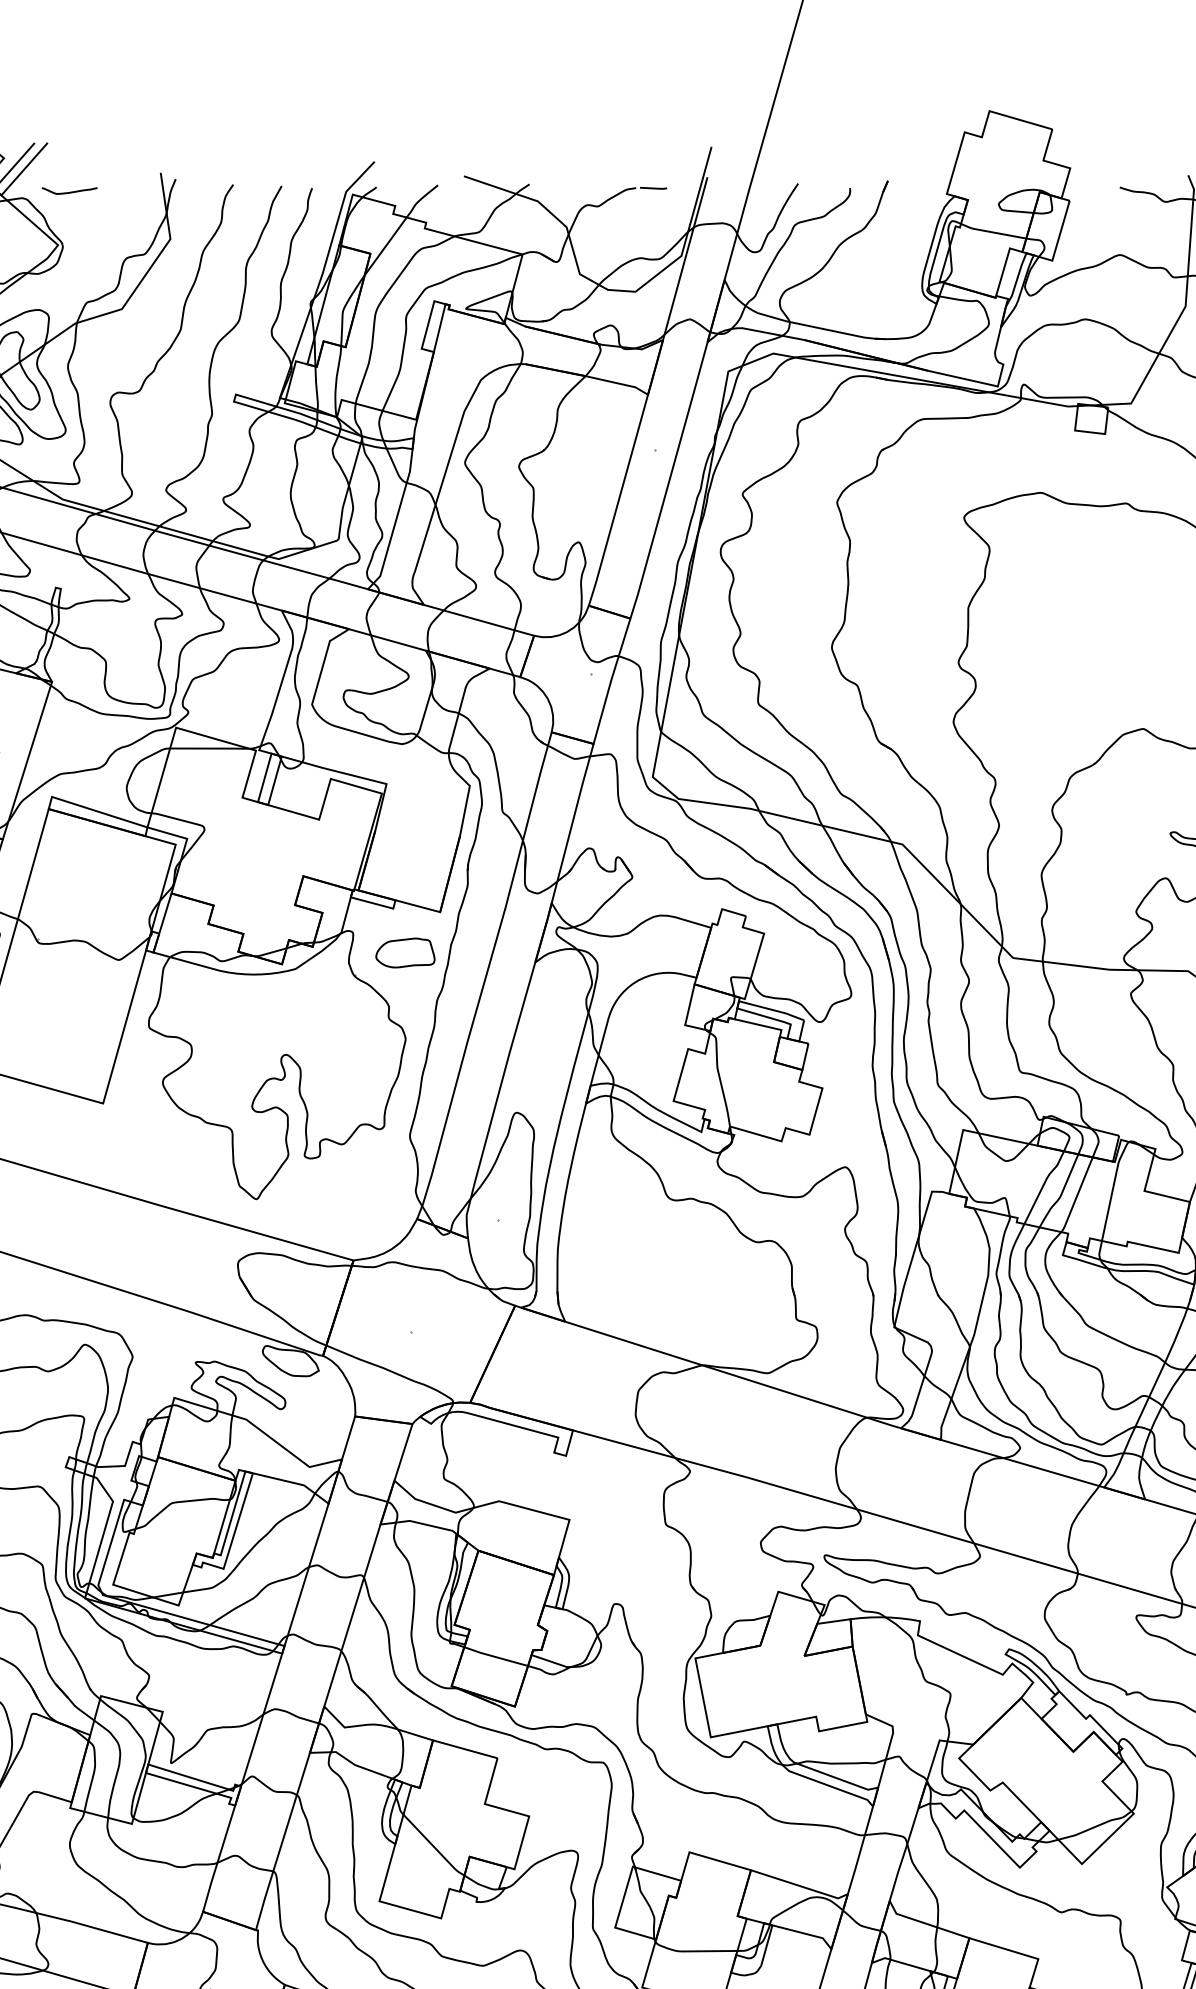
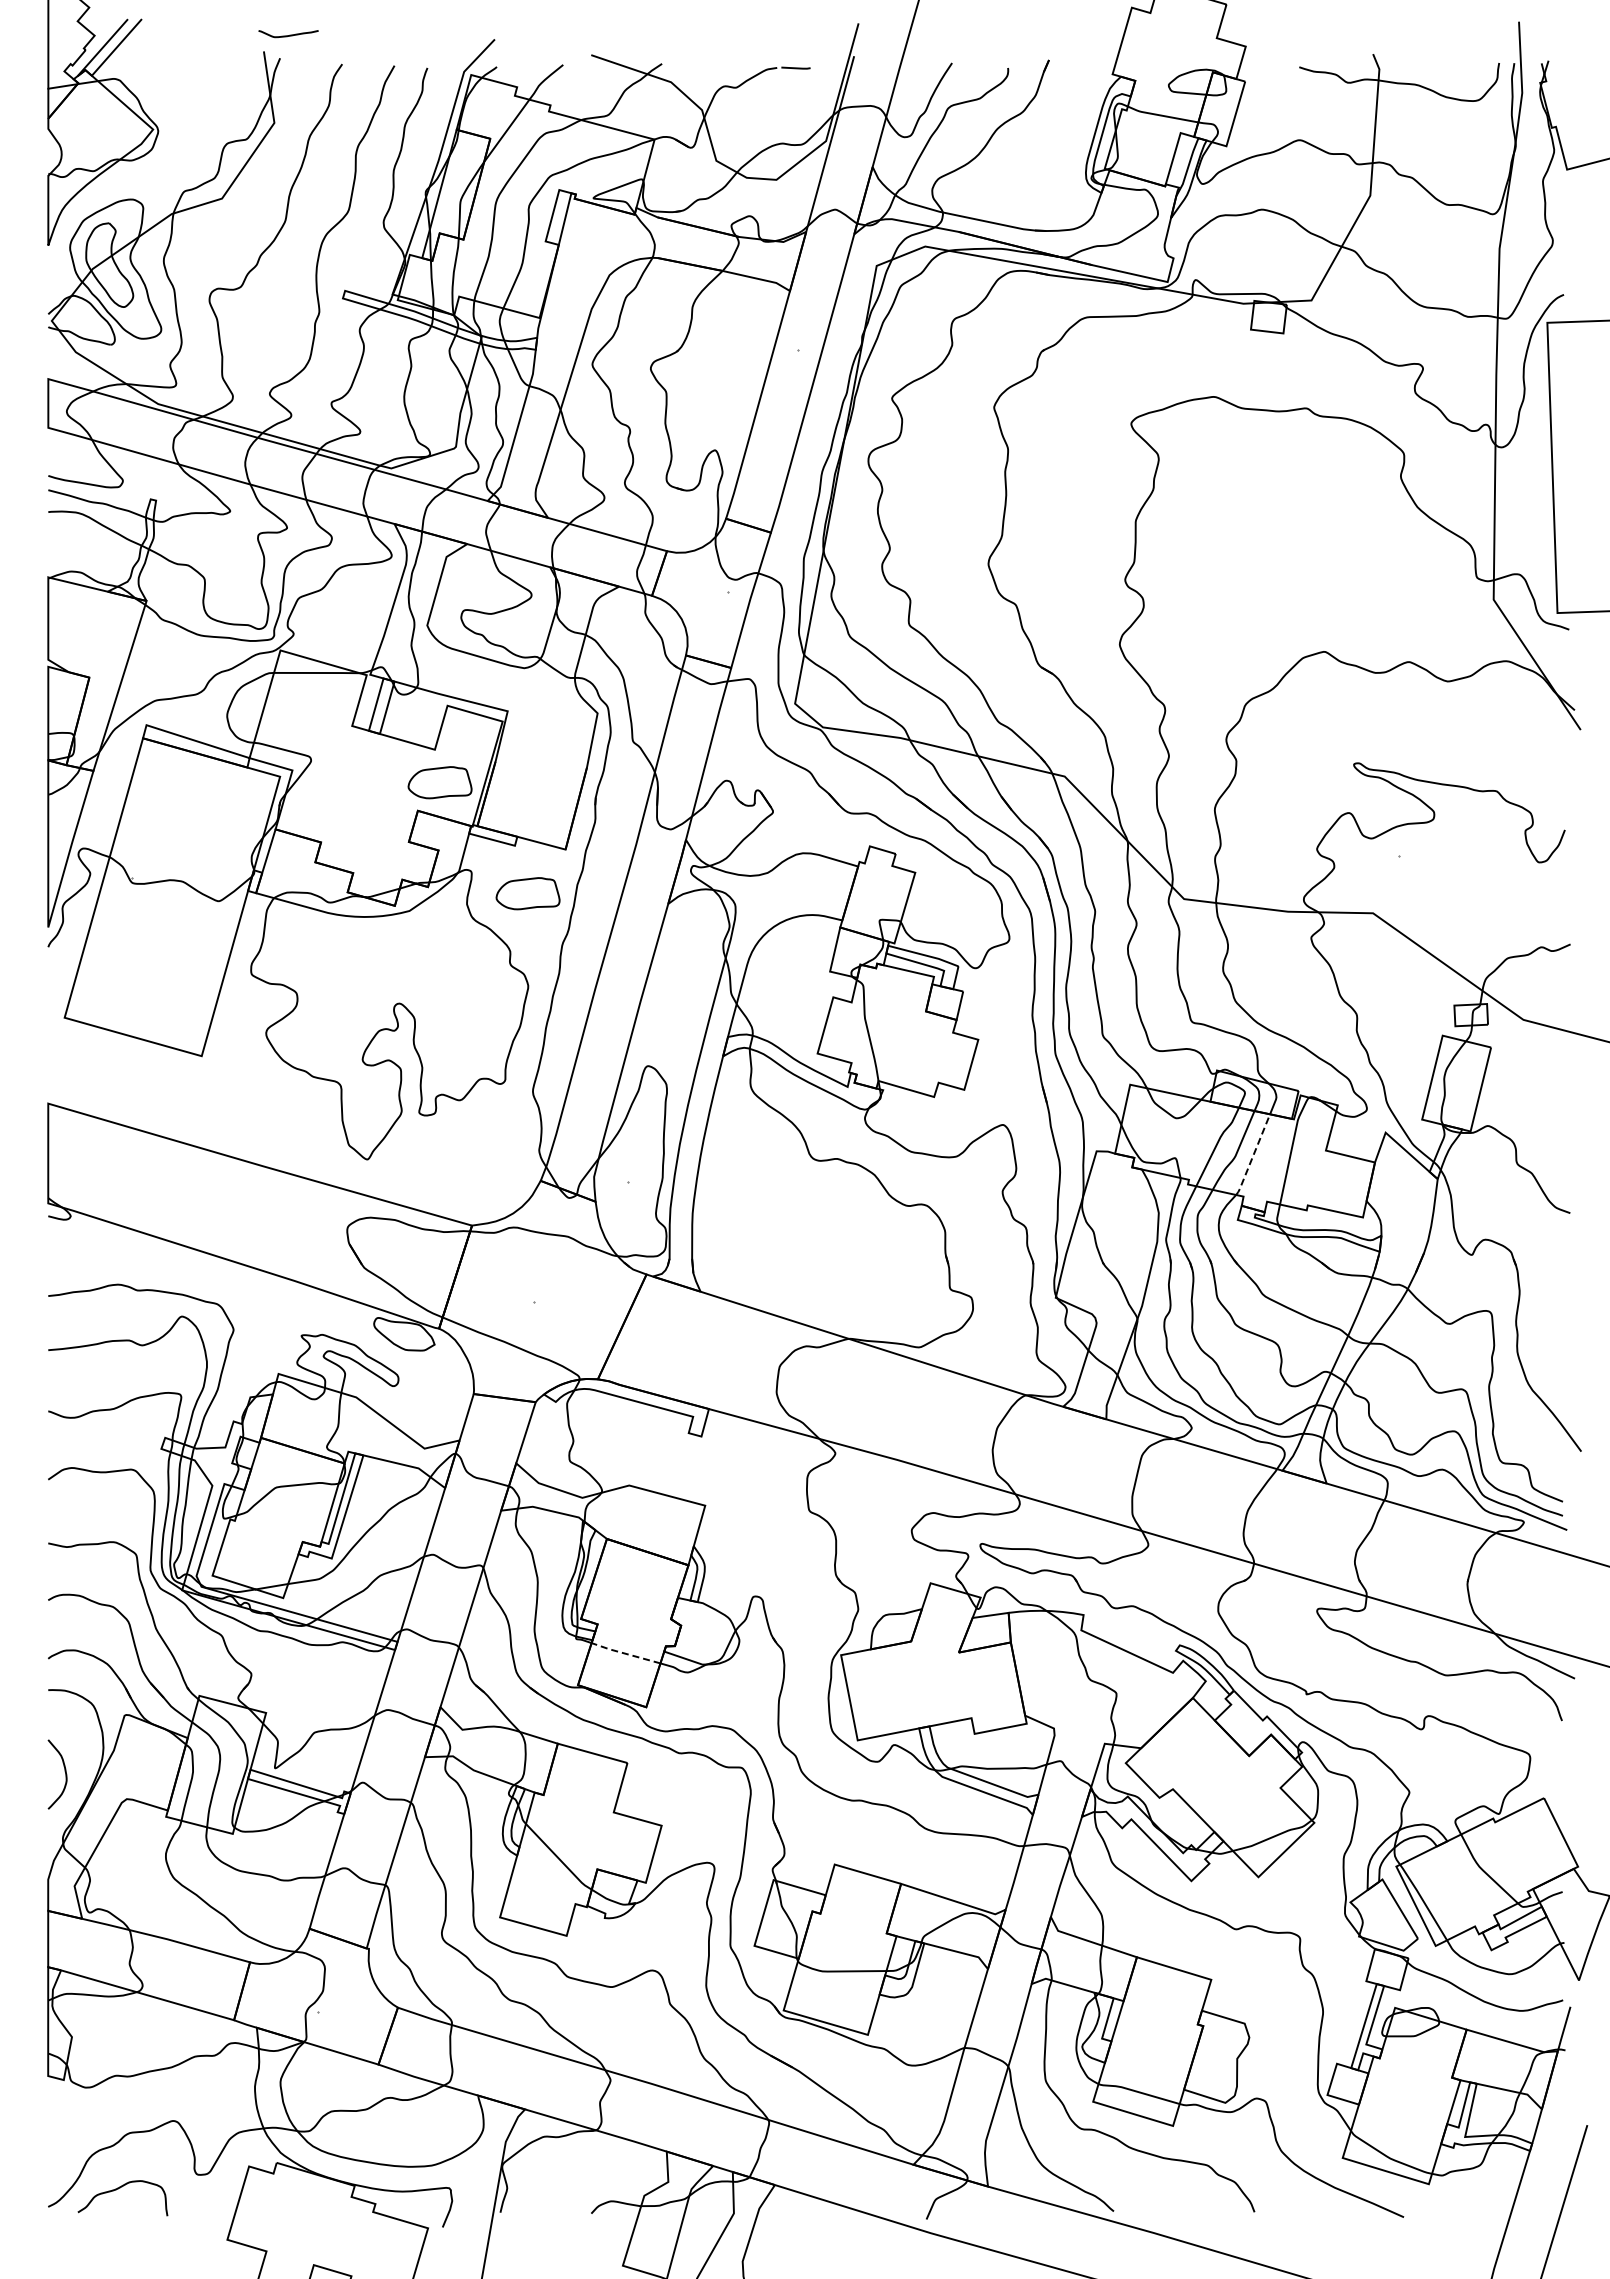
curve: (70, 191) -> (289, 34), moved
part: (323, 850) -> (439, 782), added
line: (1077, 1195) -> (1253, 1155), solid -> dashed
line: (494, 1656) -> (624, 1653), solid -> dashed

